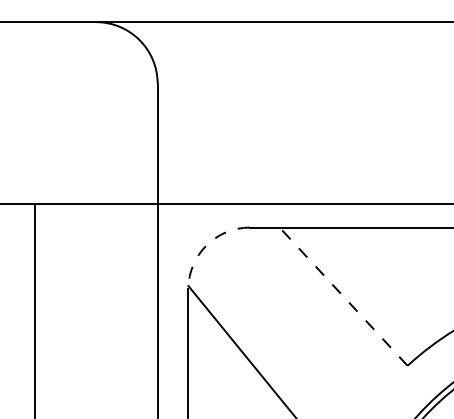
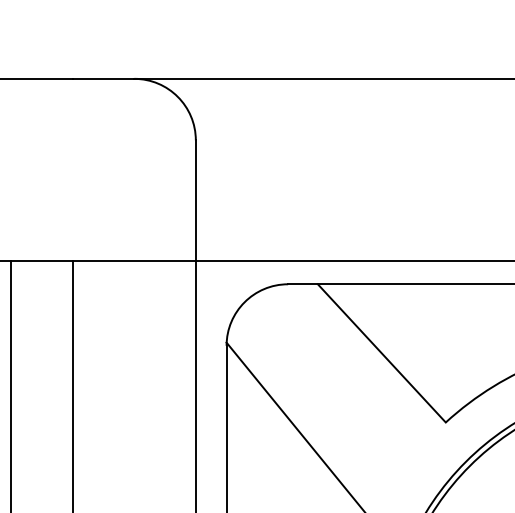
arc: (206, 245) -> (244, 302), dashed -> solid
line: (343, 296) -> (381, 353), dashed -> solid

